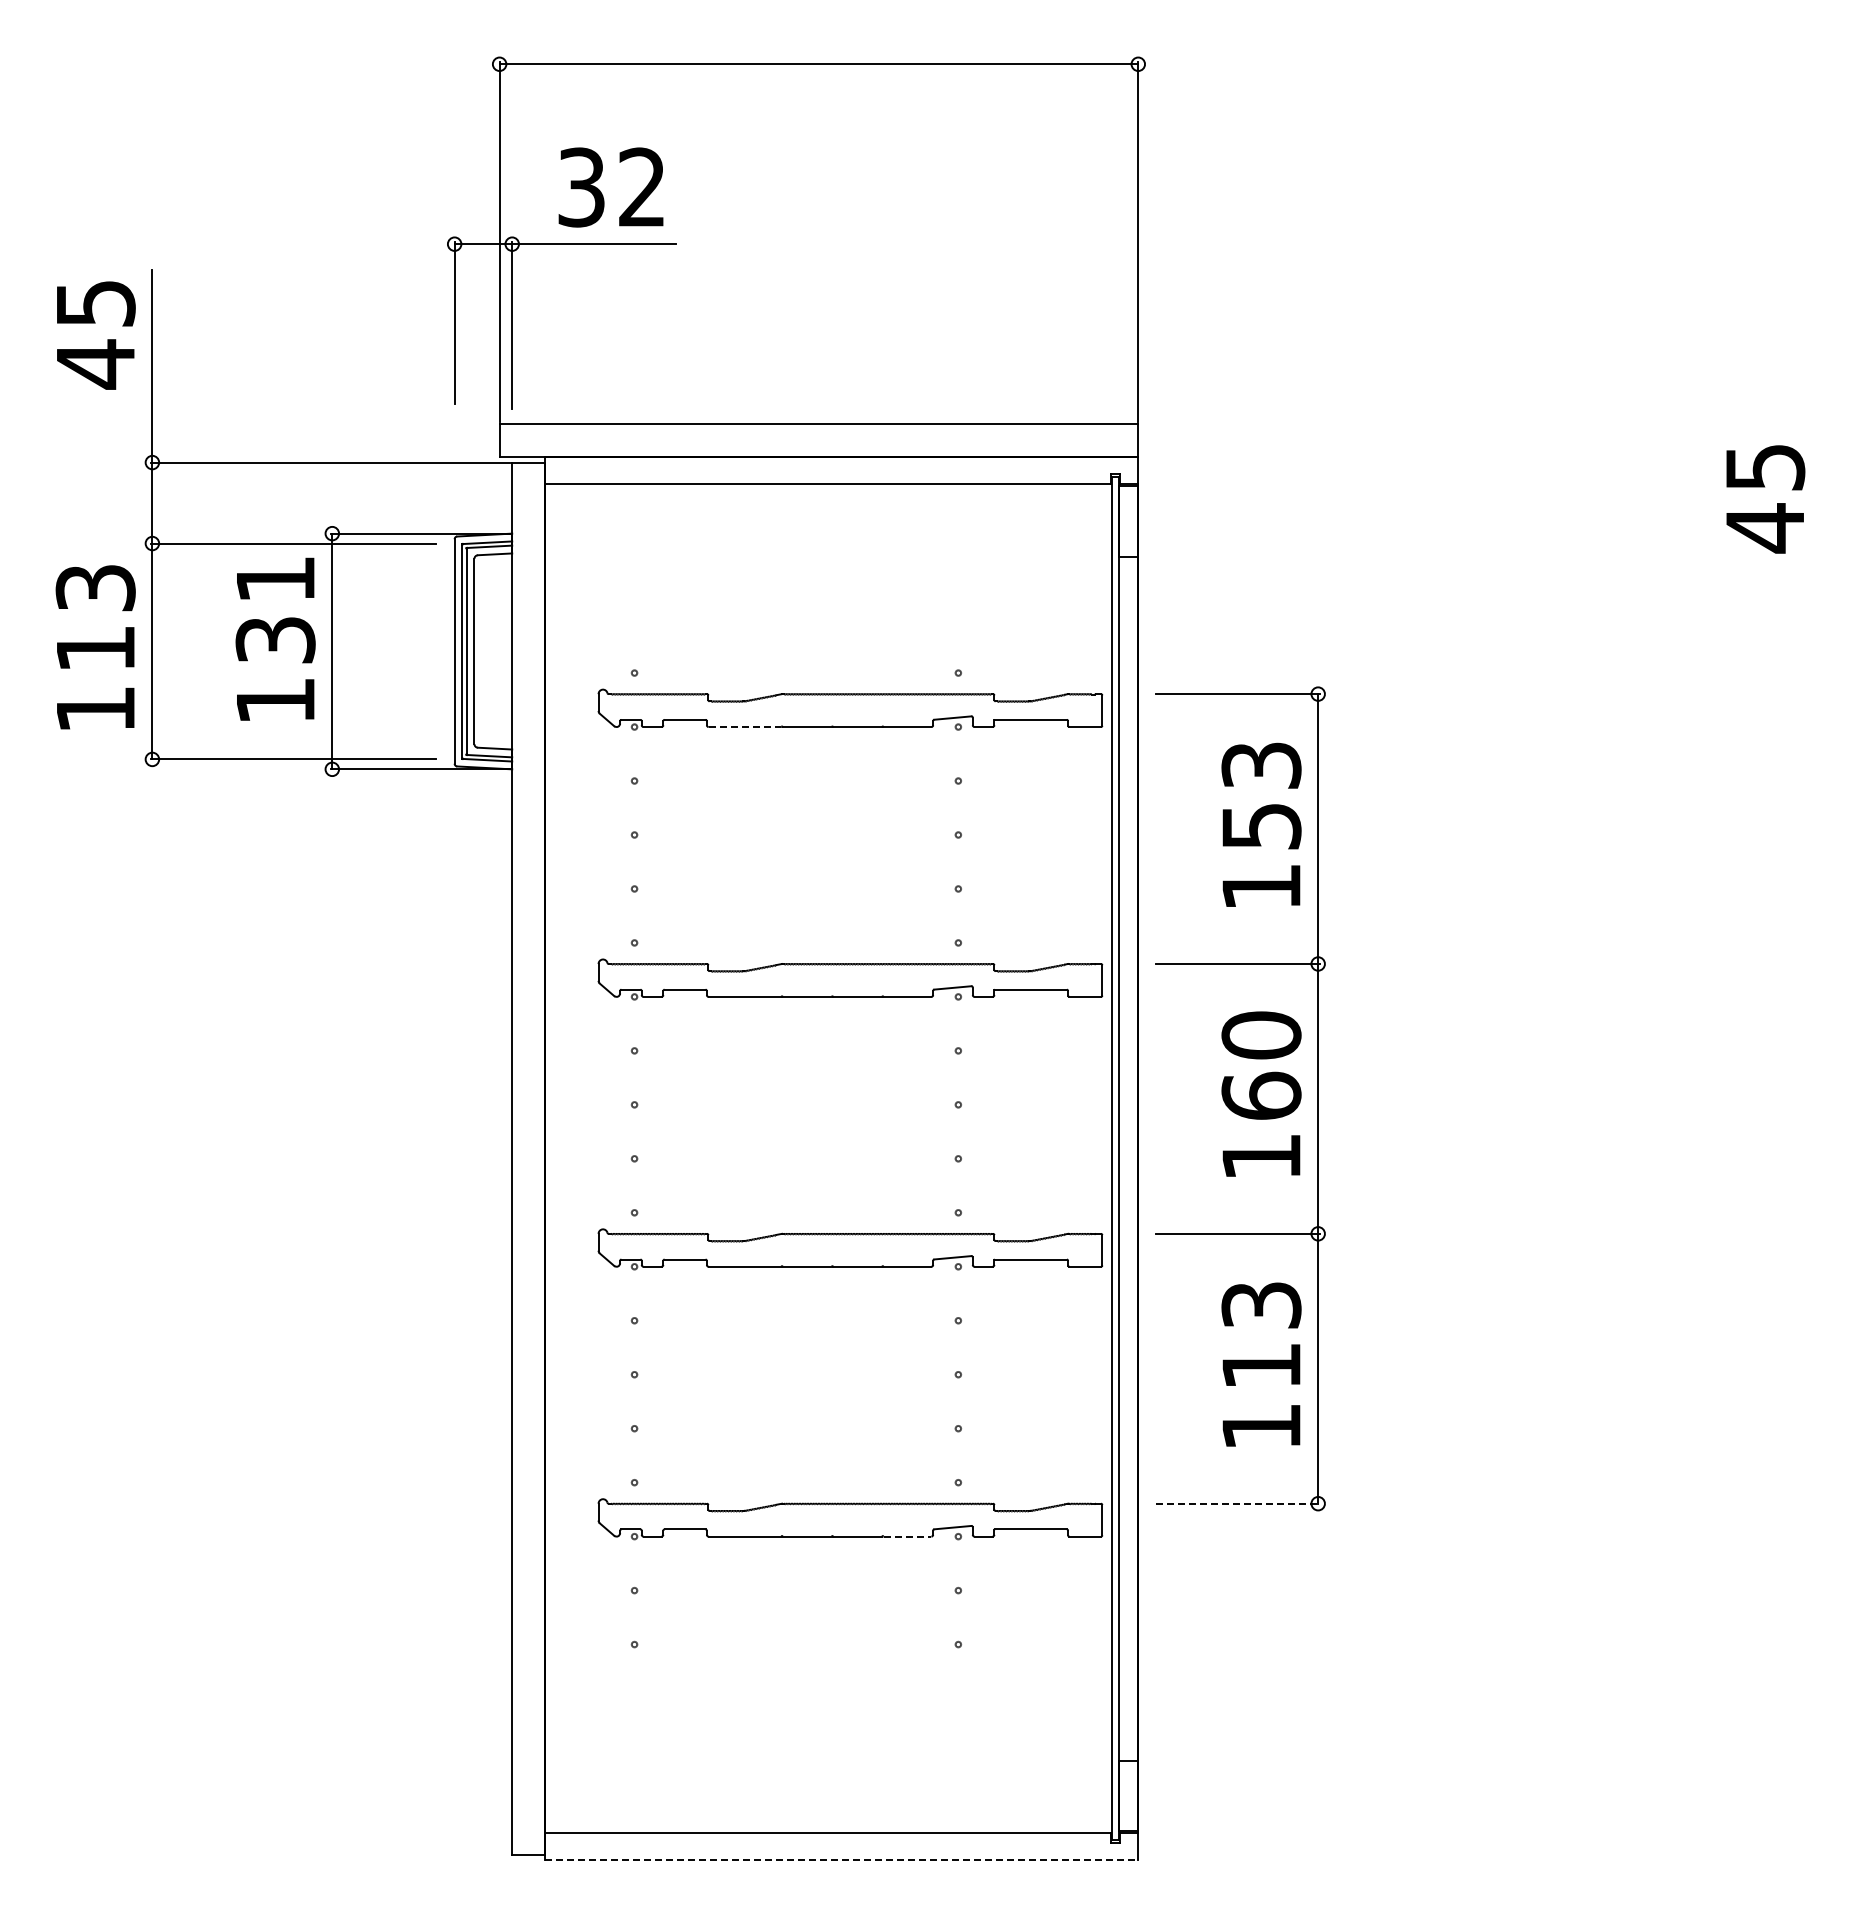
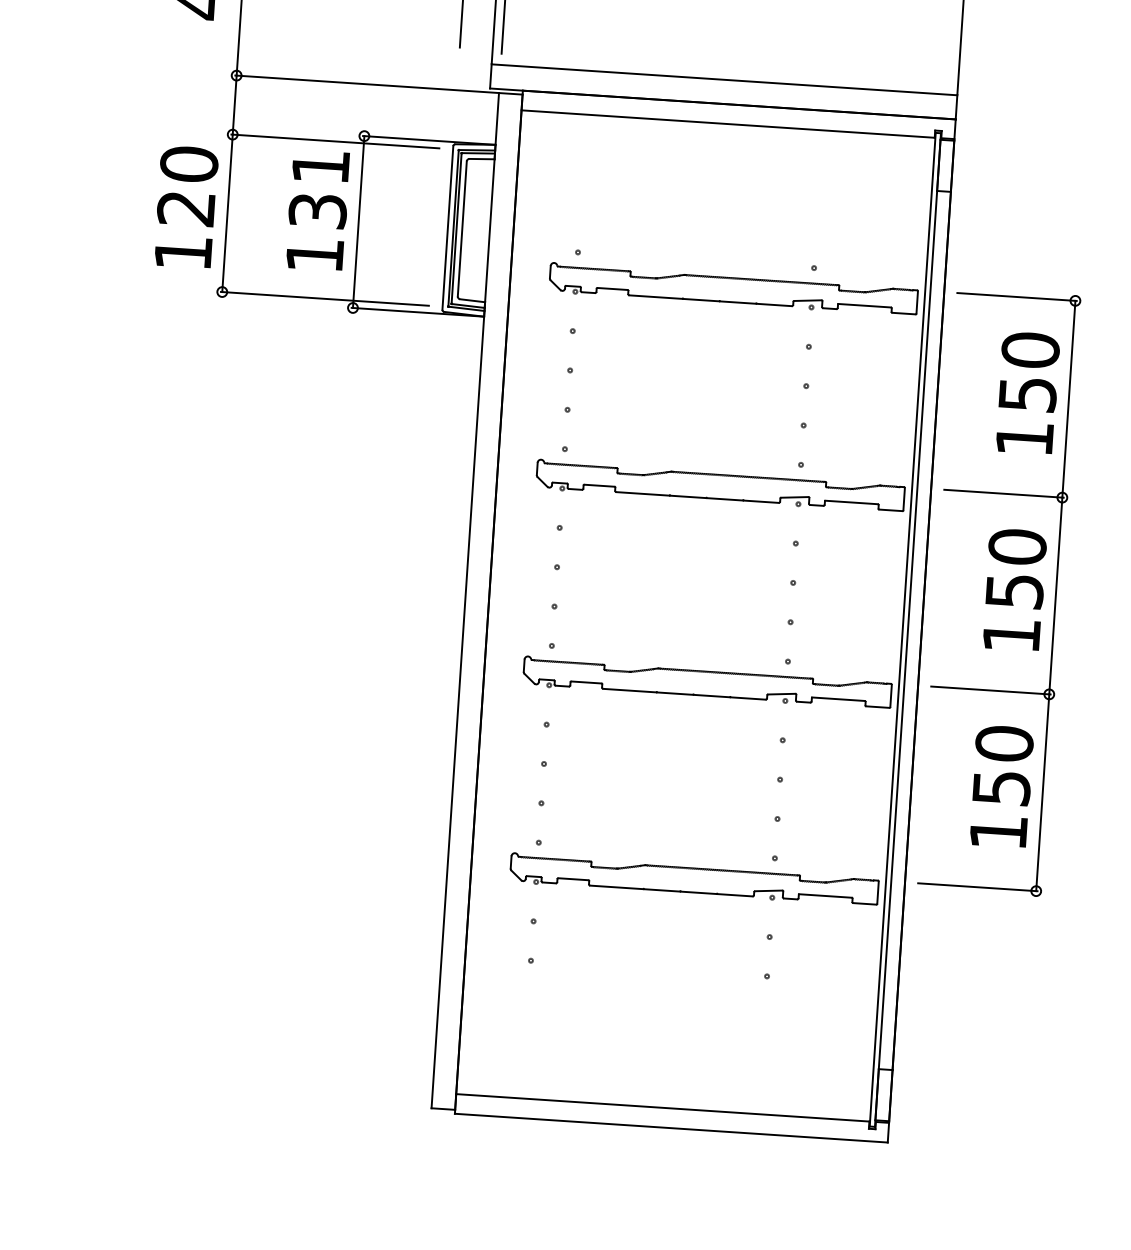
text: (95, 618) -> (187, 186), 113 -> 120
line: (745, 727) -> (656, 297), dashed -> solid
text: (1261, 765) -> (1030, 350), 153 -> 150
text: (1261, 1095) -> (1014, 590), 160 -> 150
text: (1261, 1334) -> (1003, 765), 113 -> 150
line: (1238, 1503) -> (978, 887), dashed -> solid
line: (907, 1536) -> (735, 895), dashed -> solid
line: (841, 1860) -> (671, 1128), dashed -> solid

